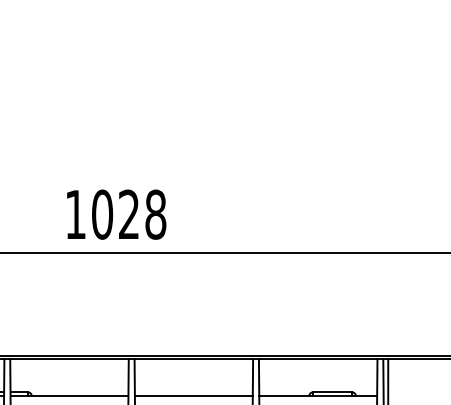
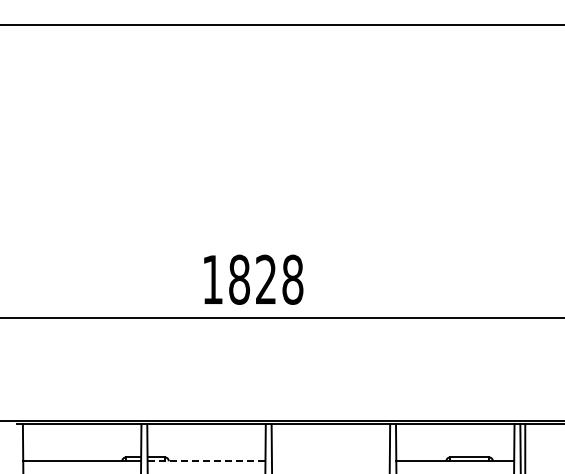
text: (102, 214) -> (239, 279), 1028 -> 1828
line: (69, 396) -> (206, 461), solid -> dashed
line: (193, 396) -> (330, 461), removed

